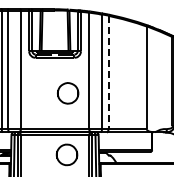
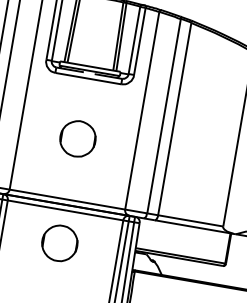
line: (108, 72) -> (174, 119), dashed -> solid
part: (68, 93) -> (78, 139), moved
part: (66, 154) -> (59, 242), moved

